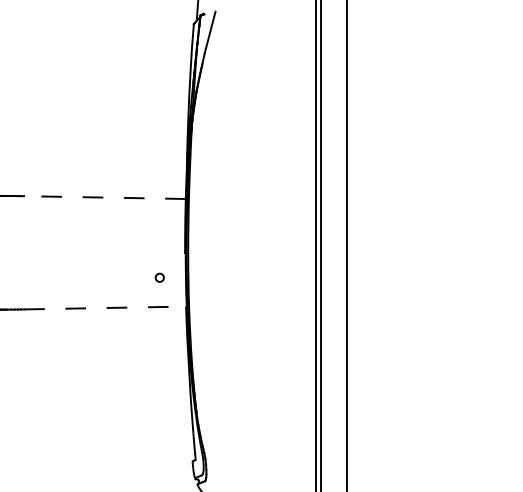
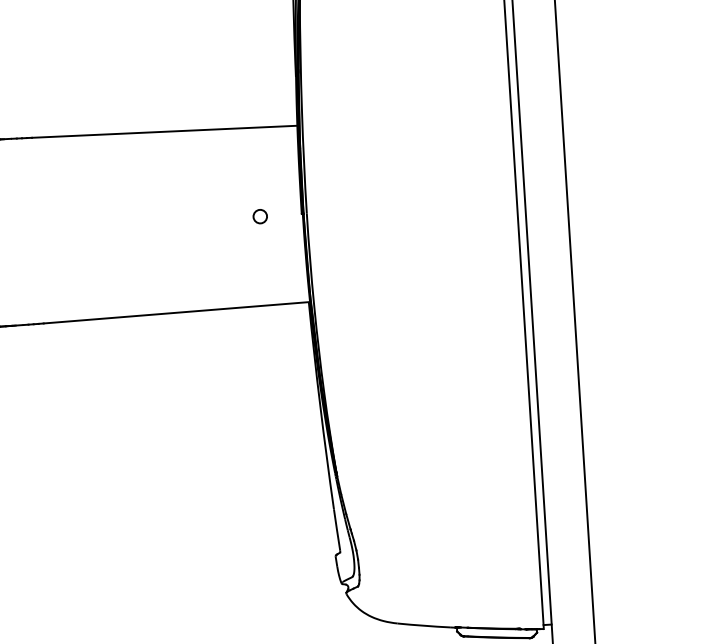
line: (104, 197) -> (163, 131), dashed -> solid
circle: (159, 277) -> (259, 216), moved
line: (105, 308) -> (176, 313), dashed -> solid

